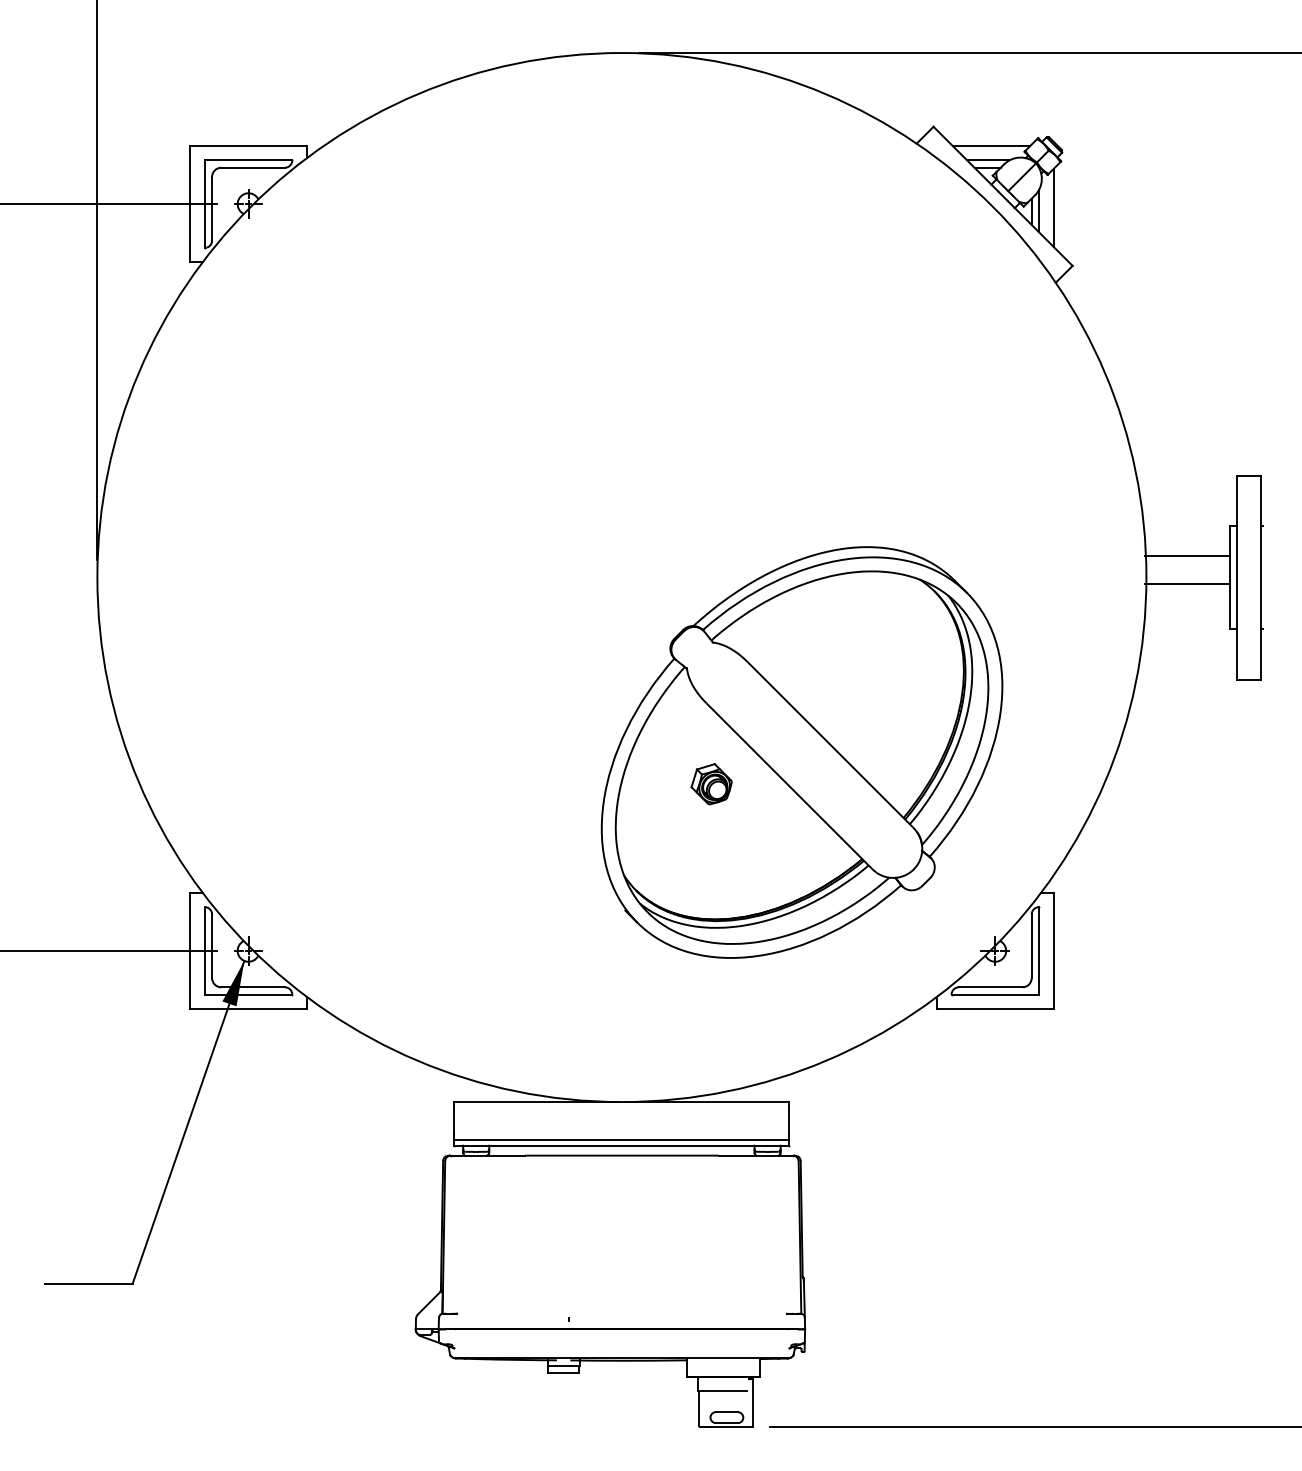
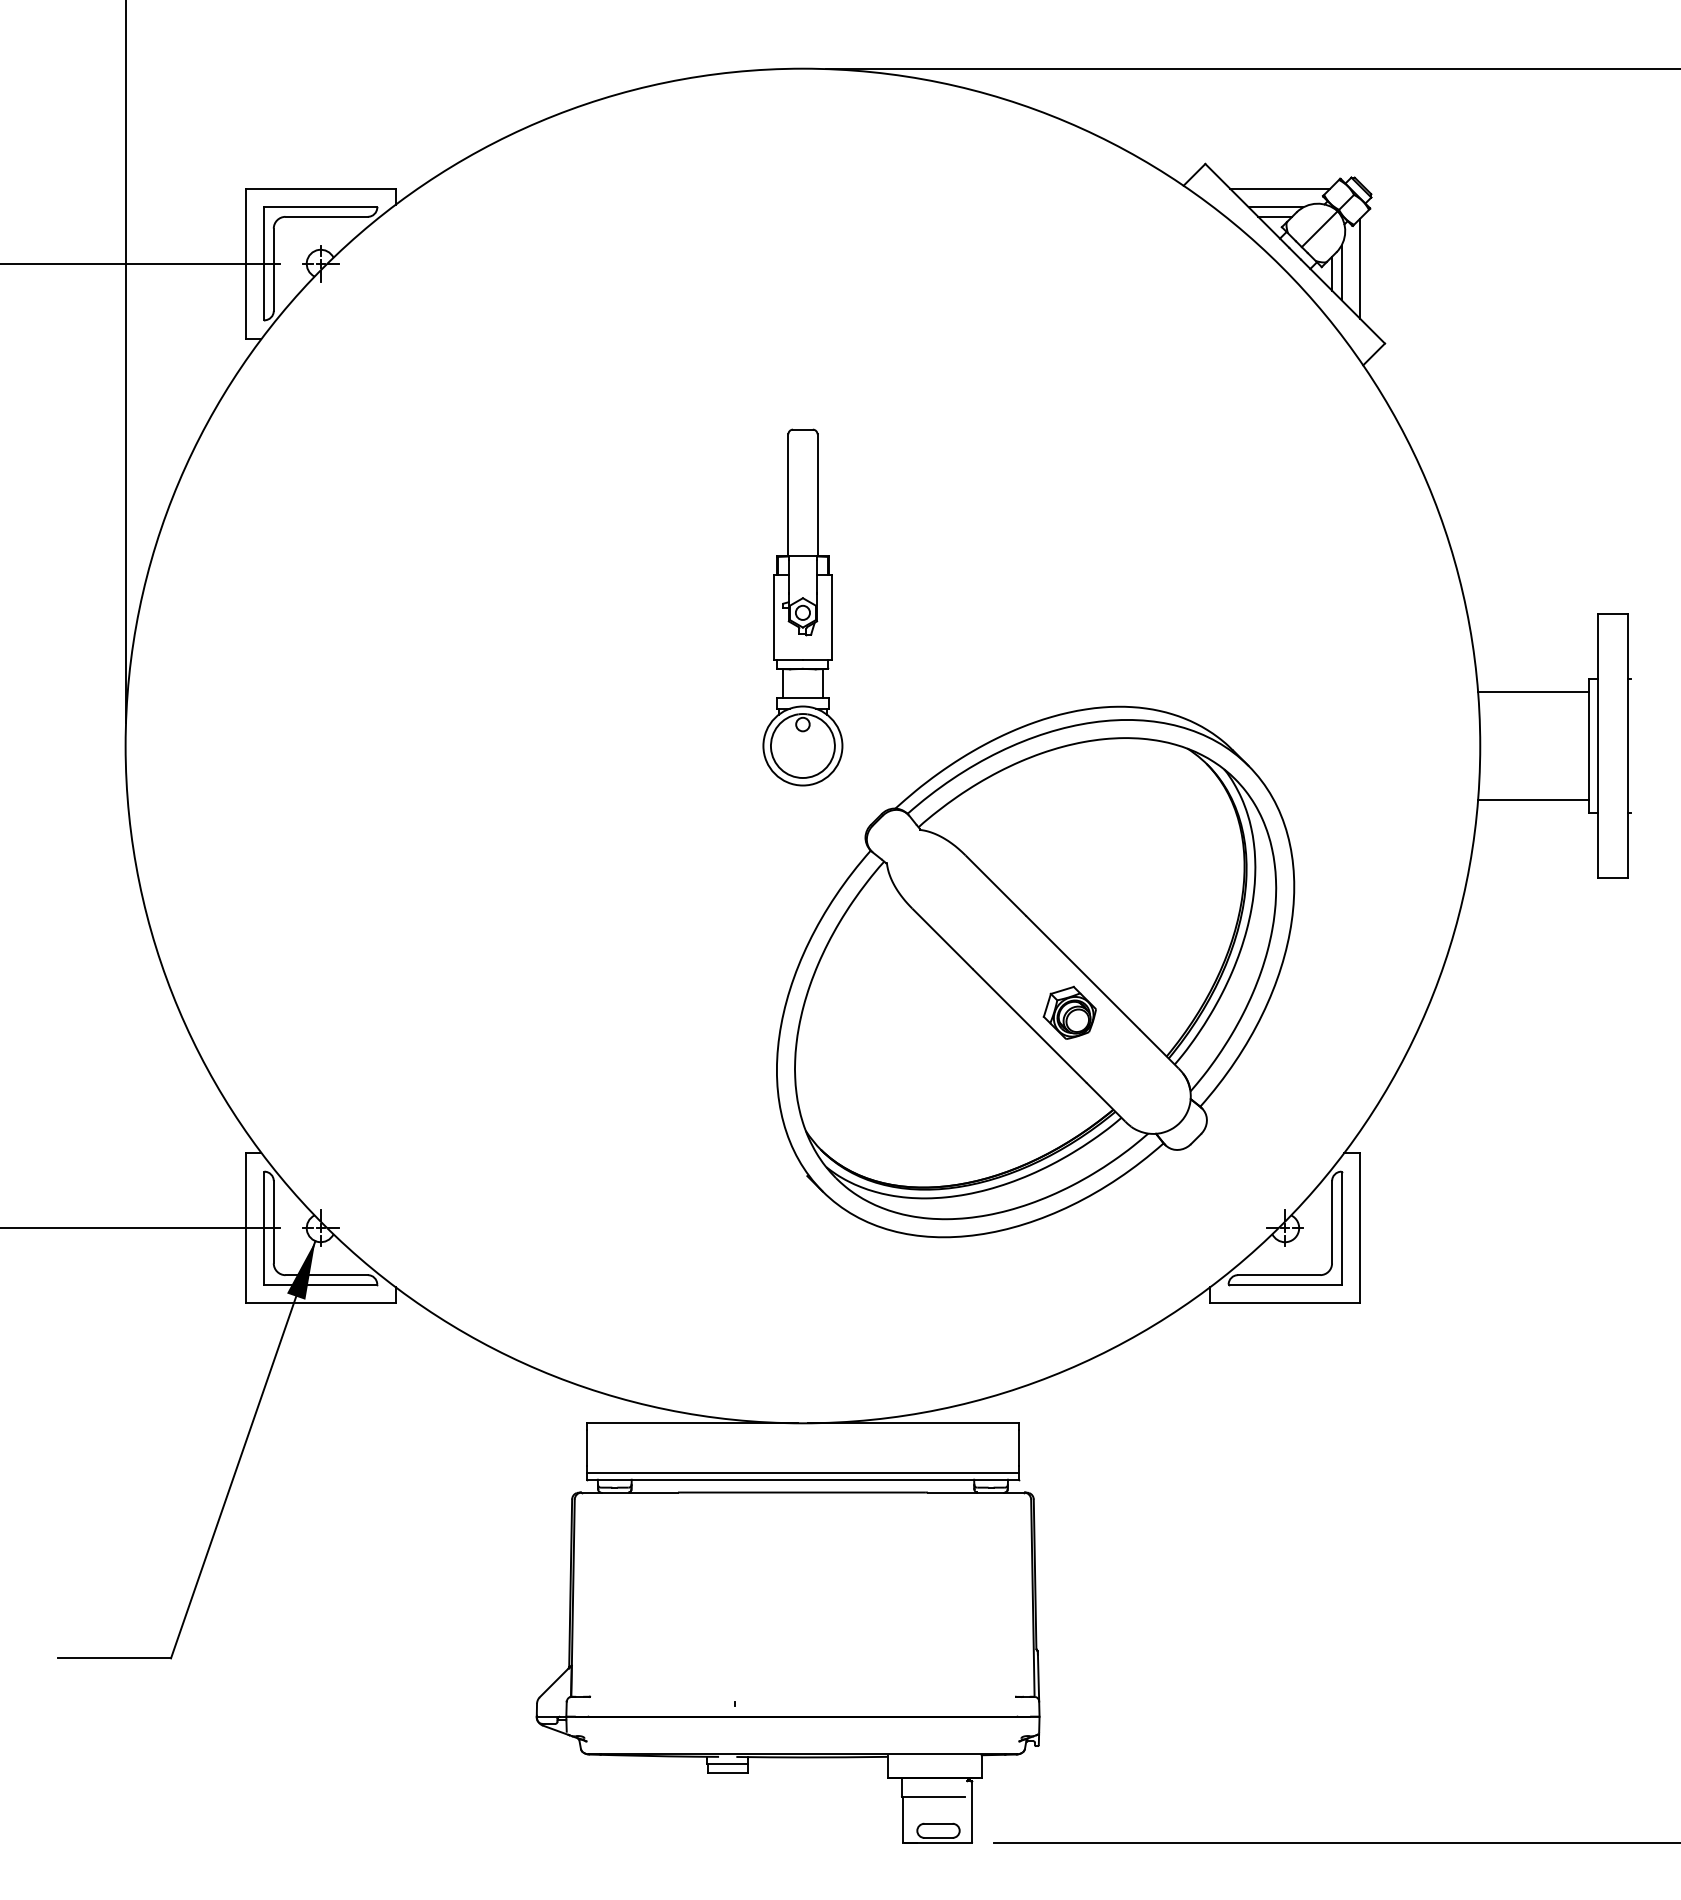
part: (621, 470) -> (802, 607), added
line: (1187, 556) -> (1533, 800), moved
line: (1187, 584) -> (1533, 691), moved
part: (711, 783) -> (1069, 1012), moved

